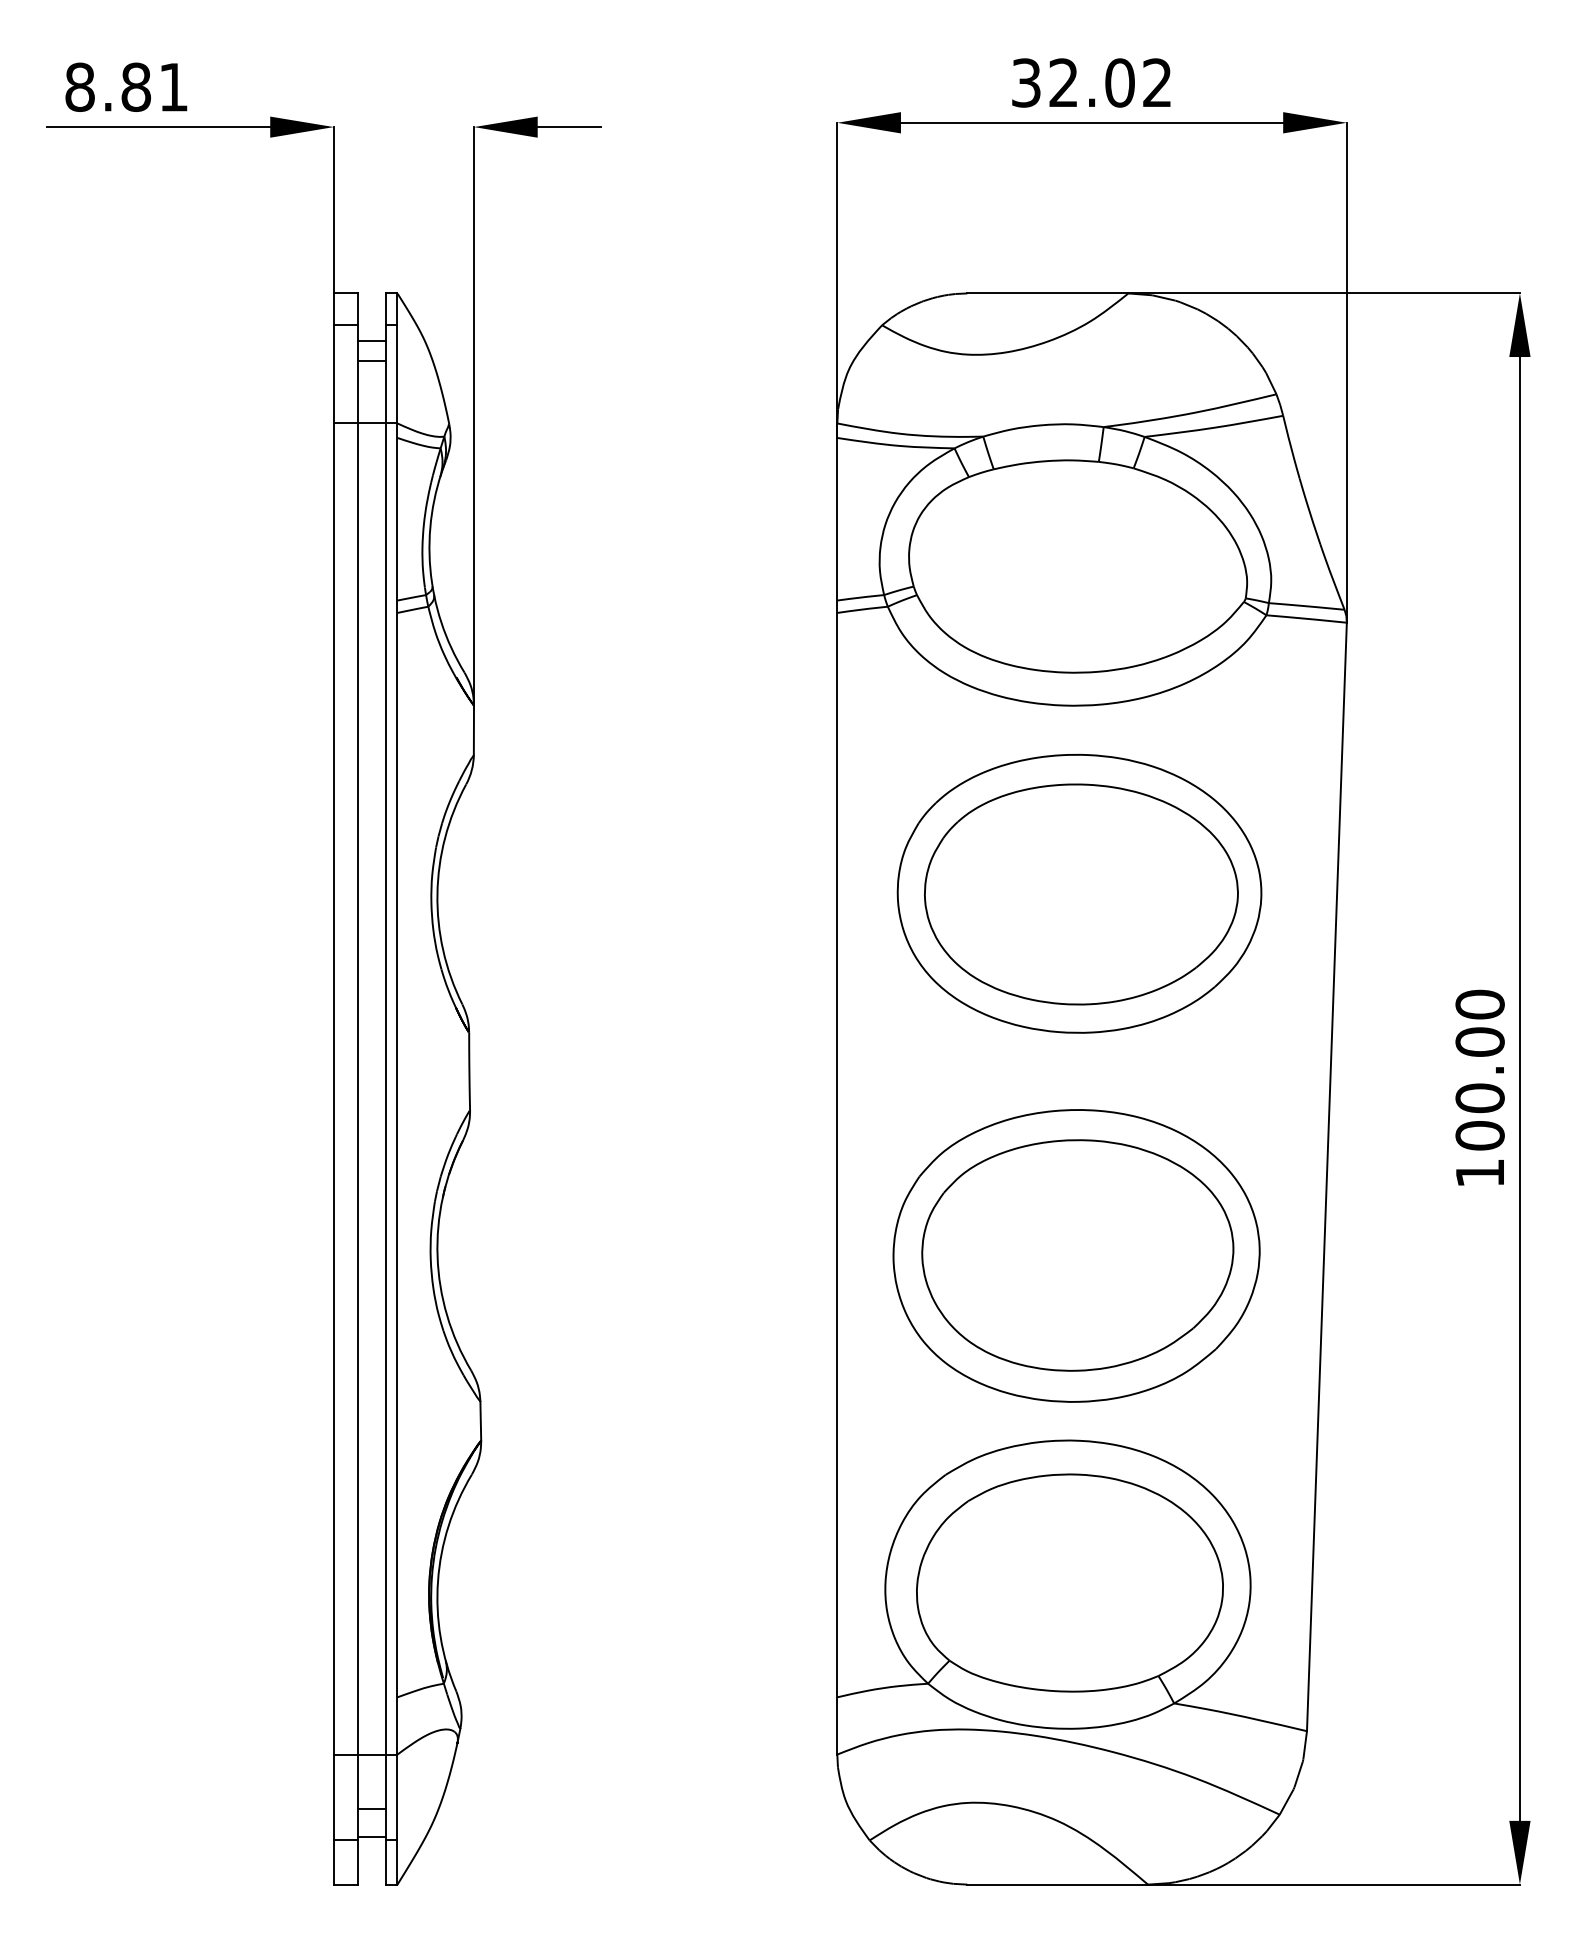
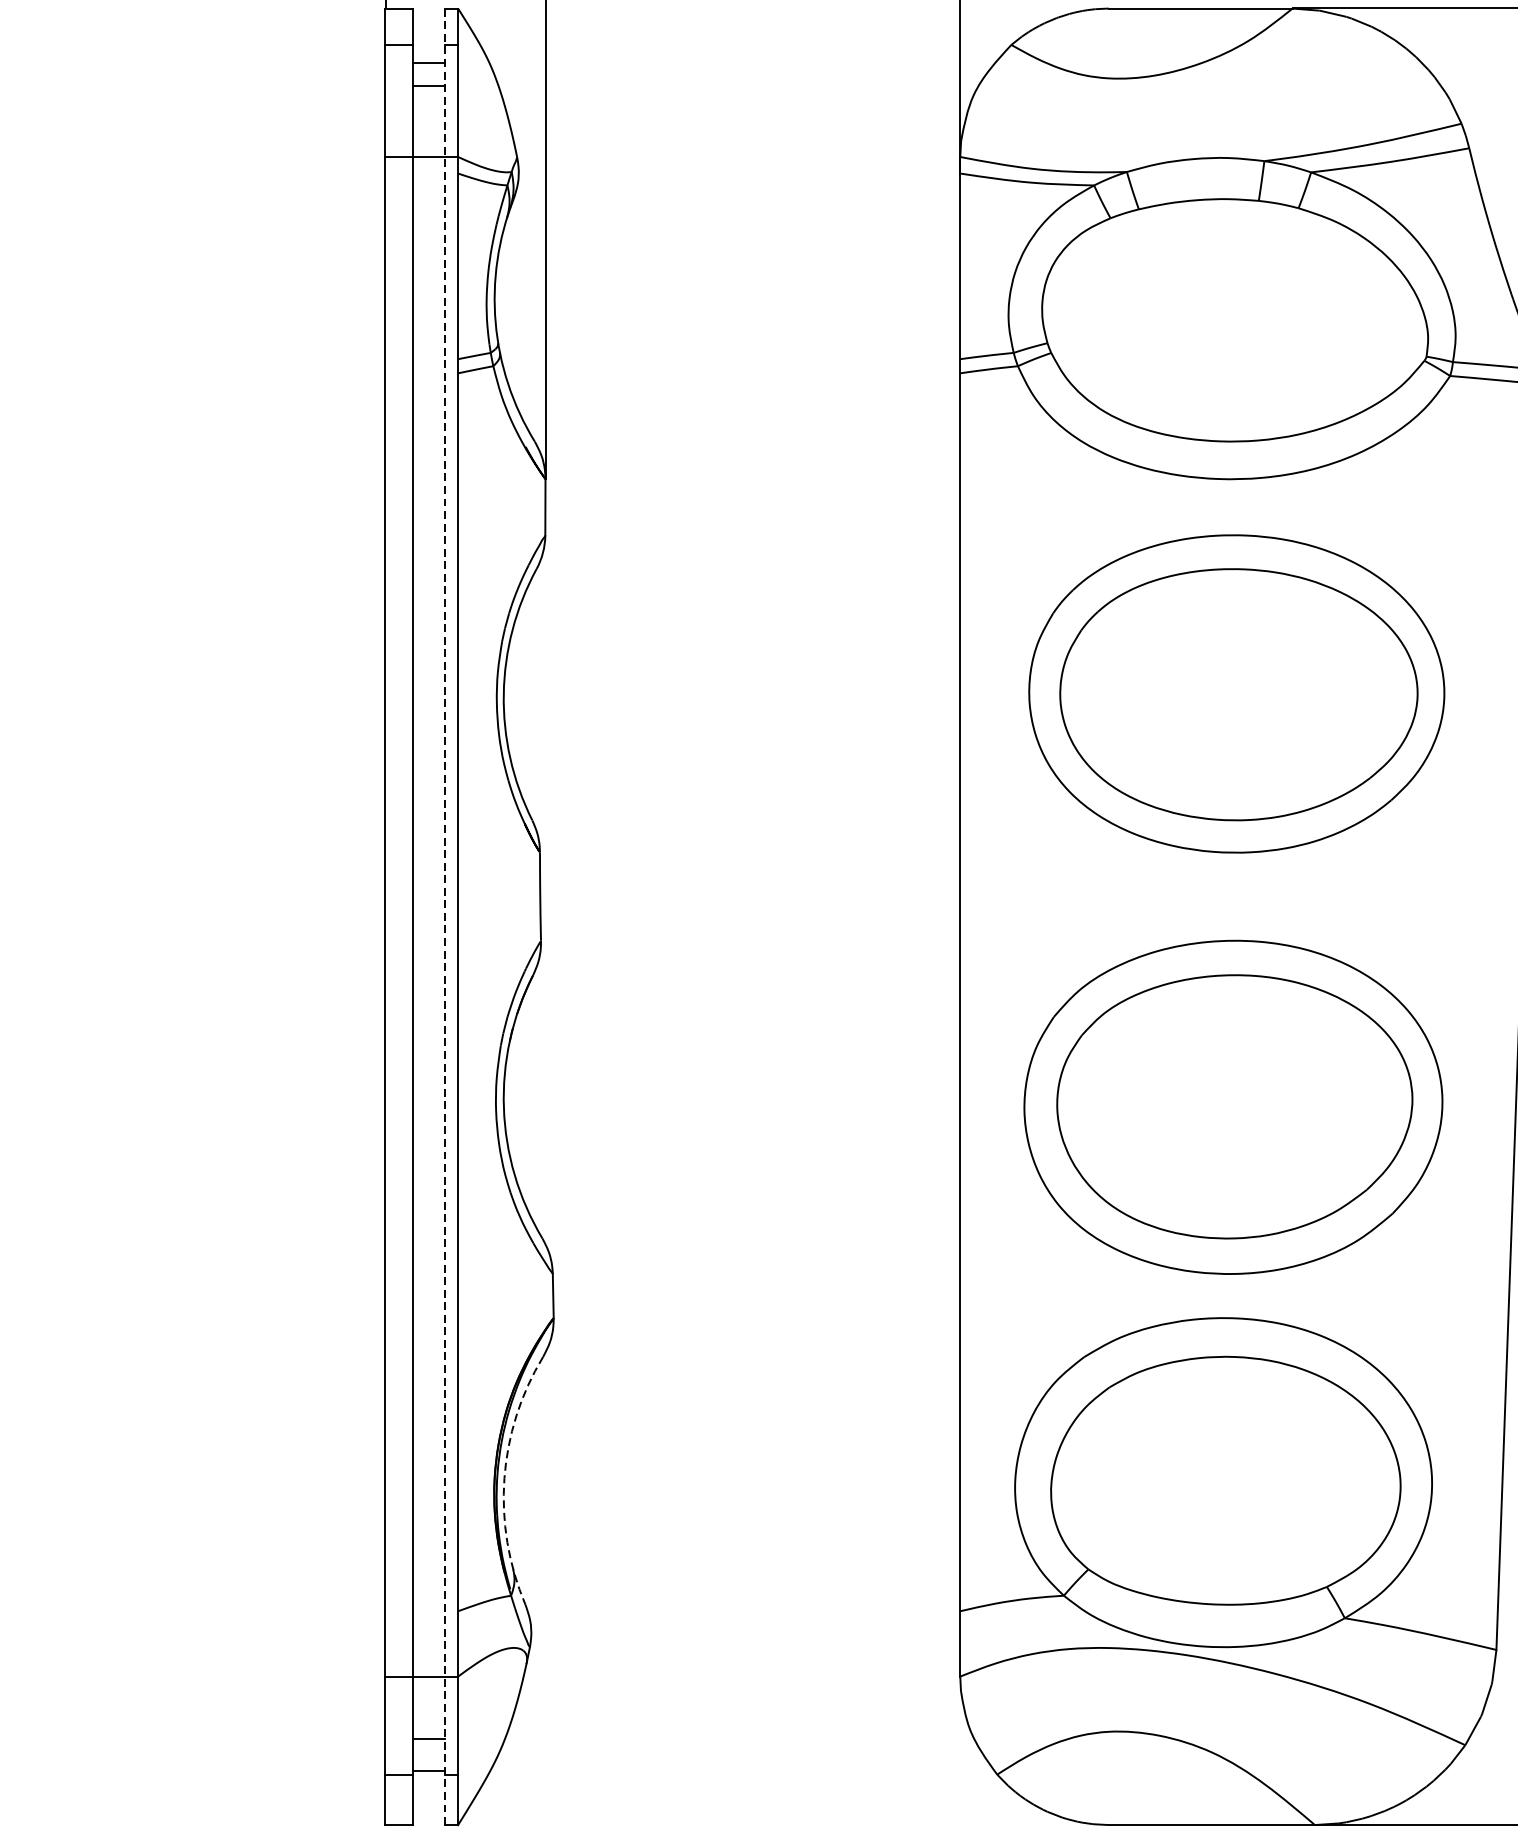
line: (386, 1089) -> (445, 917), solid -> dashed
arc: (438, 1581) -> (504, 1479), solid -> dashed

